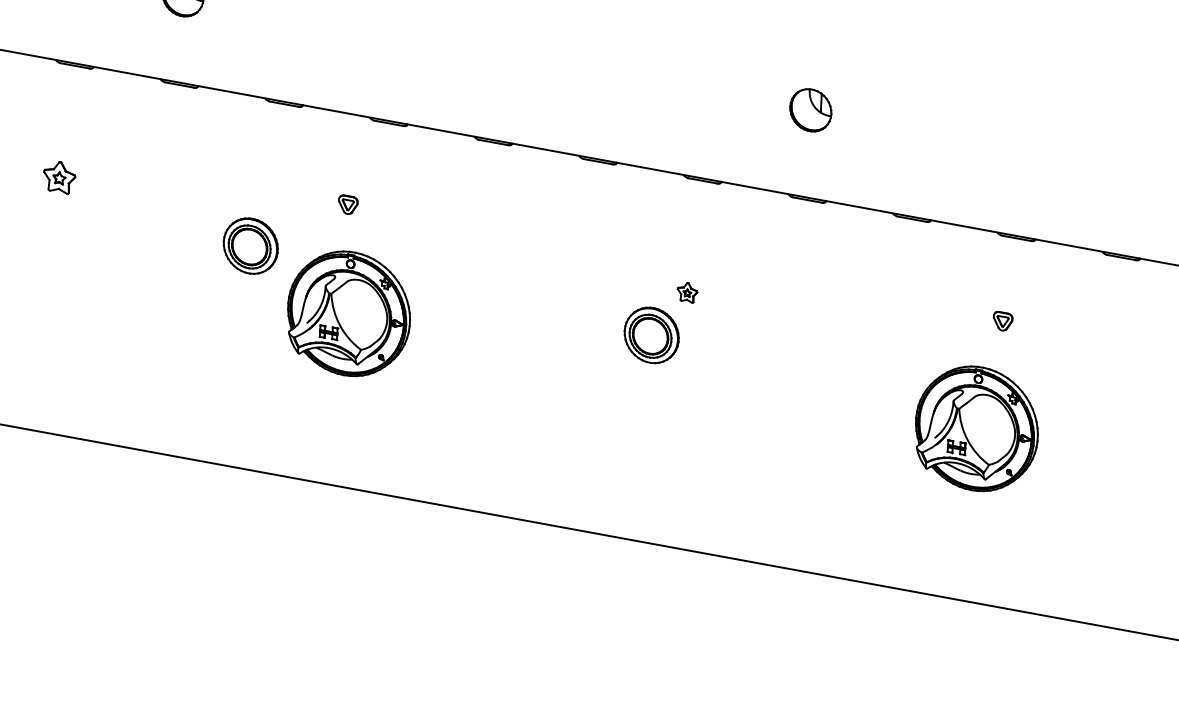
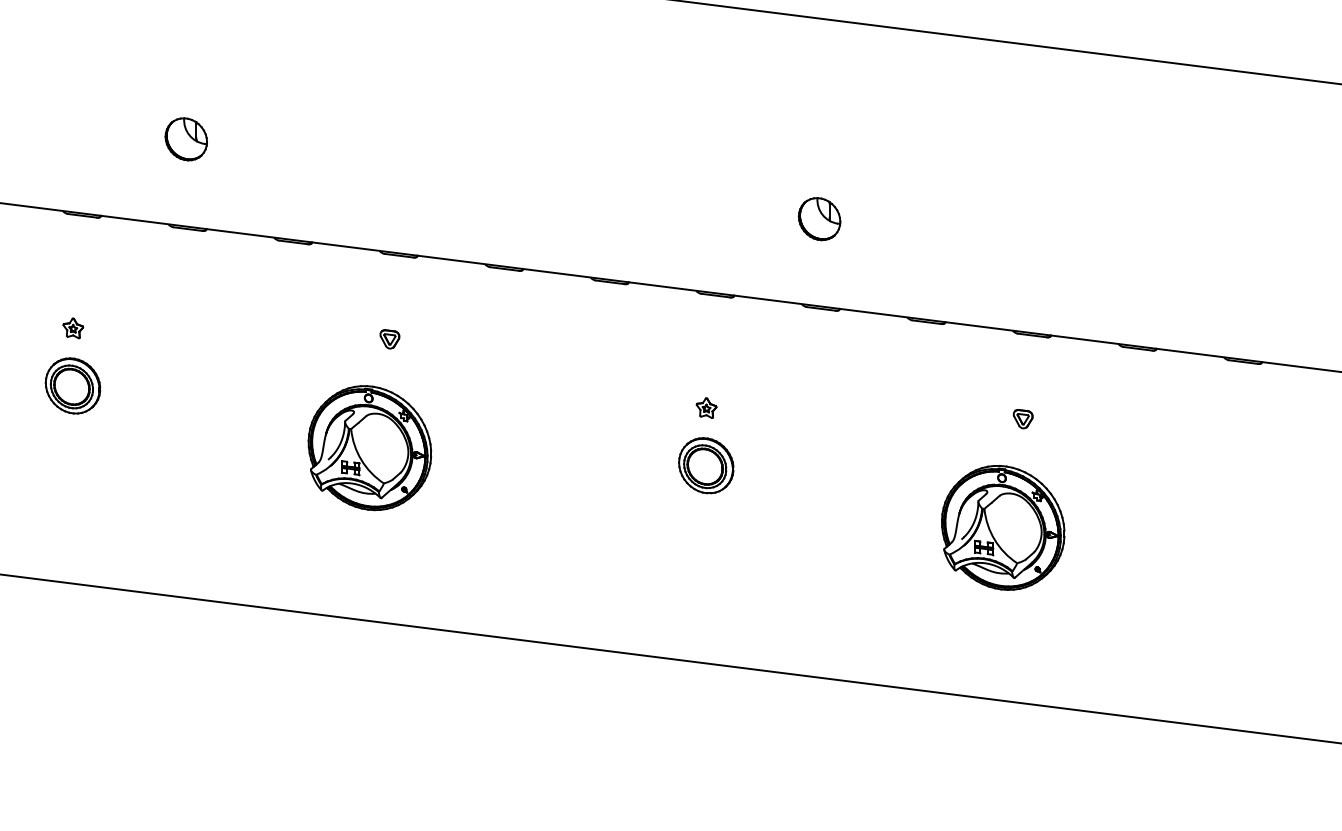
part: (59, 177) -> (73, 328), size x0.62
part: (347, 204) -> (389, 339), moved
part: (250, 245) -> (72, 385), moved
part: (651, 335) -> (706, 465), moved

